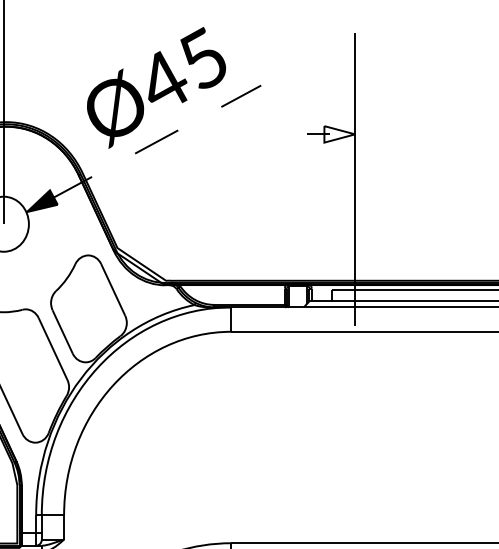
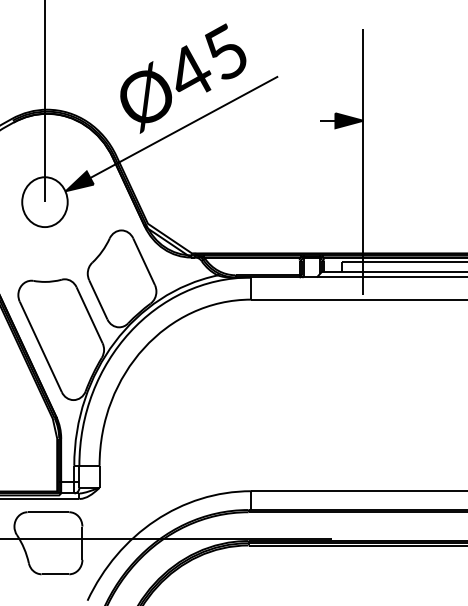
fill: (339, 134) -> (349, 120), added
line: (155, 142) -> (182, 128), dashed -> solid

